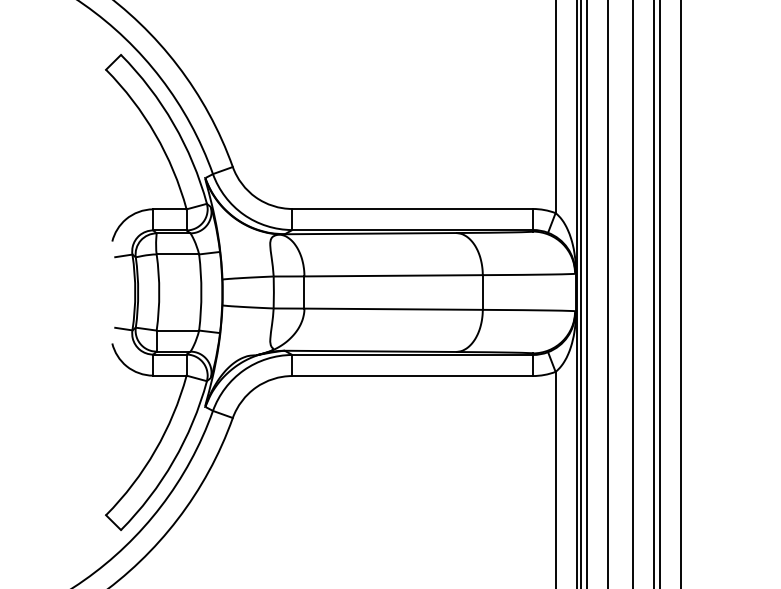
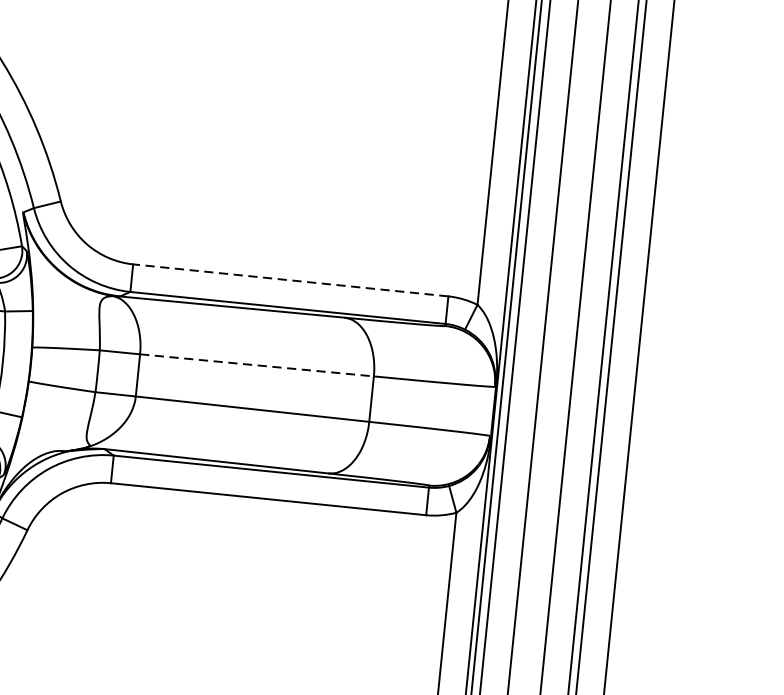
line: (412, 208) -> (290, 279), solid -> dashed
line: (394, 275) -> (258, 365), solid -> dashed

